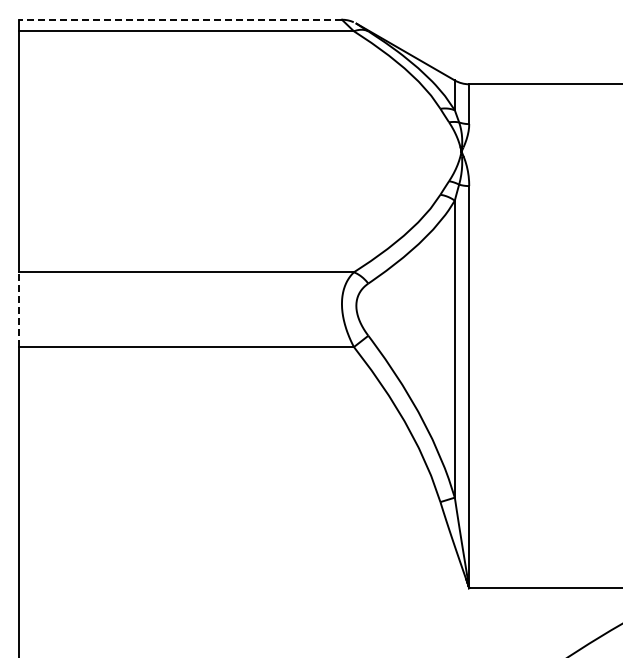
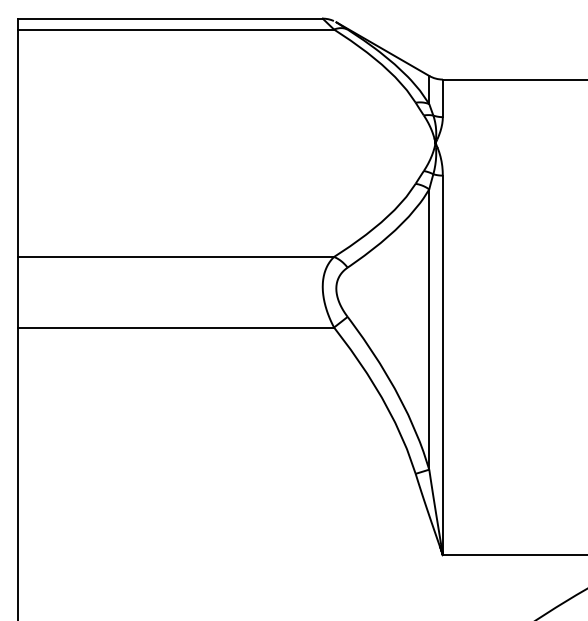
line: (180, 19) -> (170, 18), dashed -> solid
line: (18, 309) -> (17, 292), dashed -> solid

